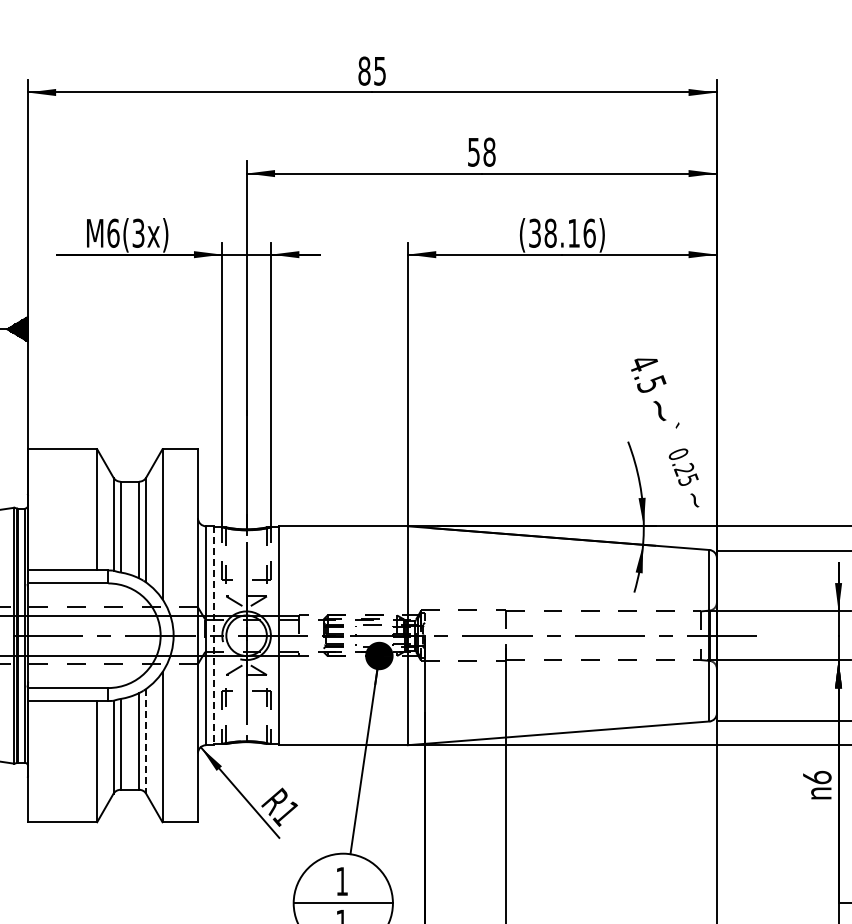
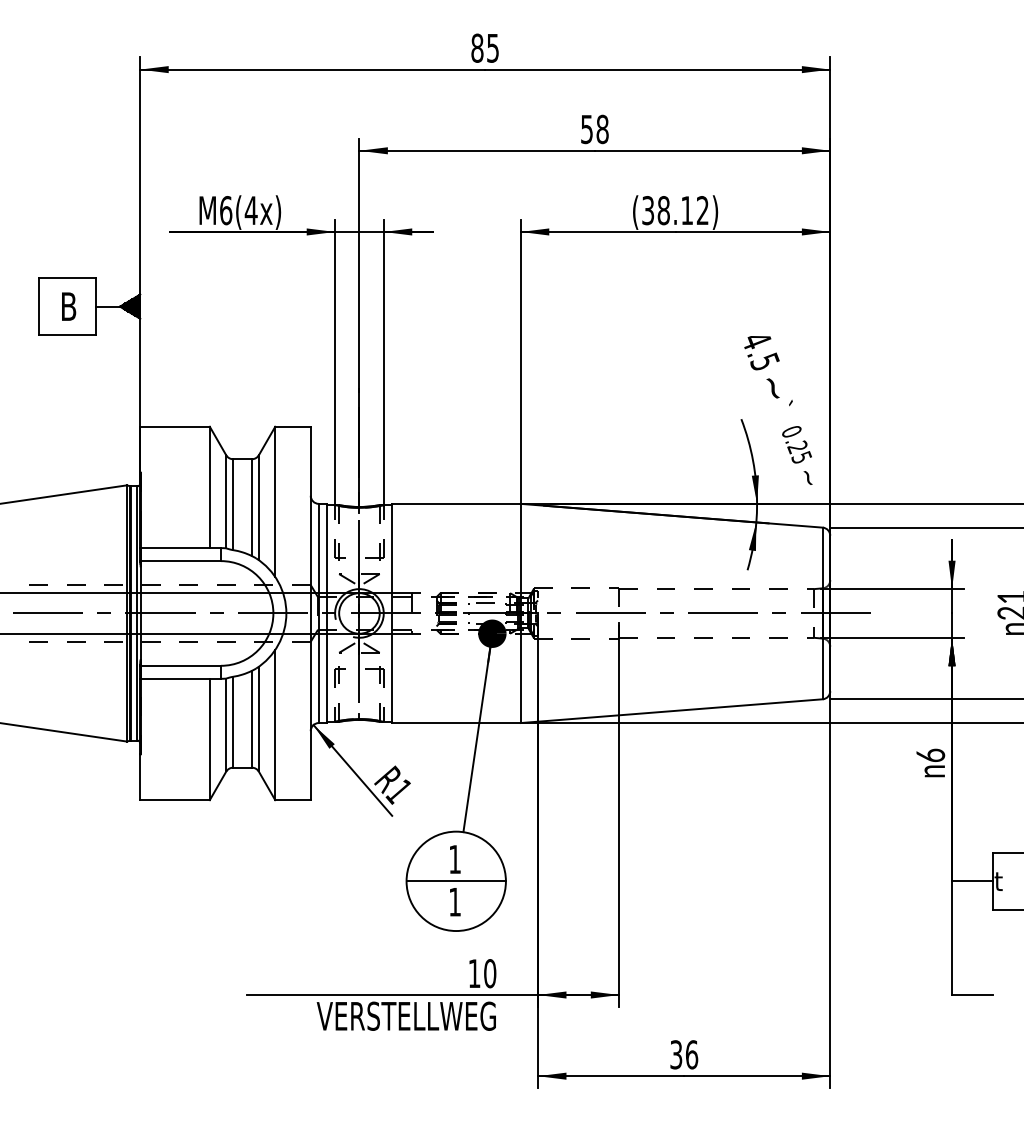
text: (137, 233) -> (250, 210), M6(3x) -> M6(4x)
text: (589, 233) -> (702, 210), (38.16) -> (38.12)
line: (213, 635) -> (326, 613), dashed -> solid
line: (145, 741) -> (258, 719), dashed -> solid

